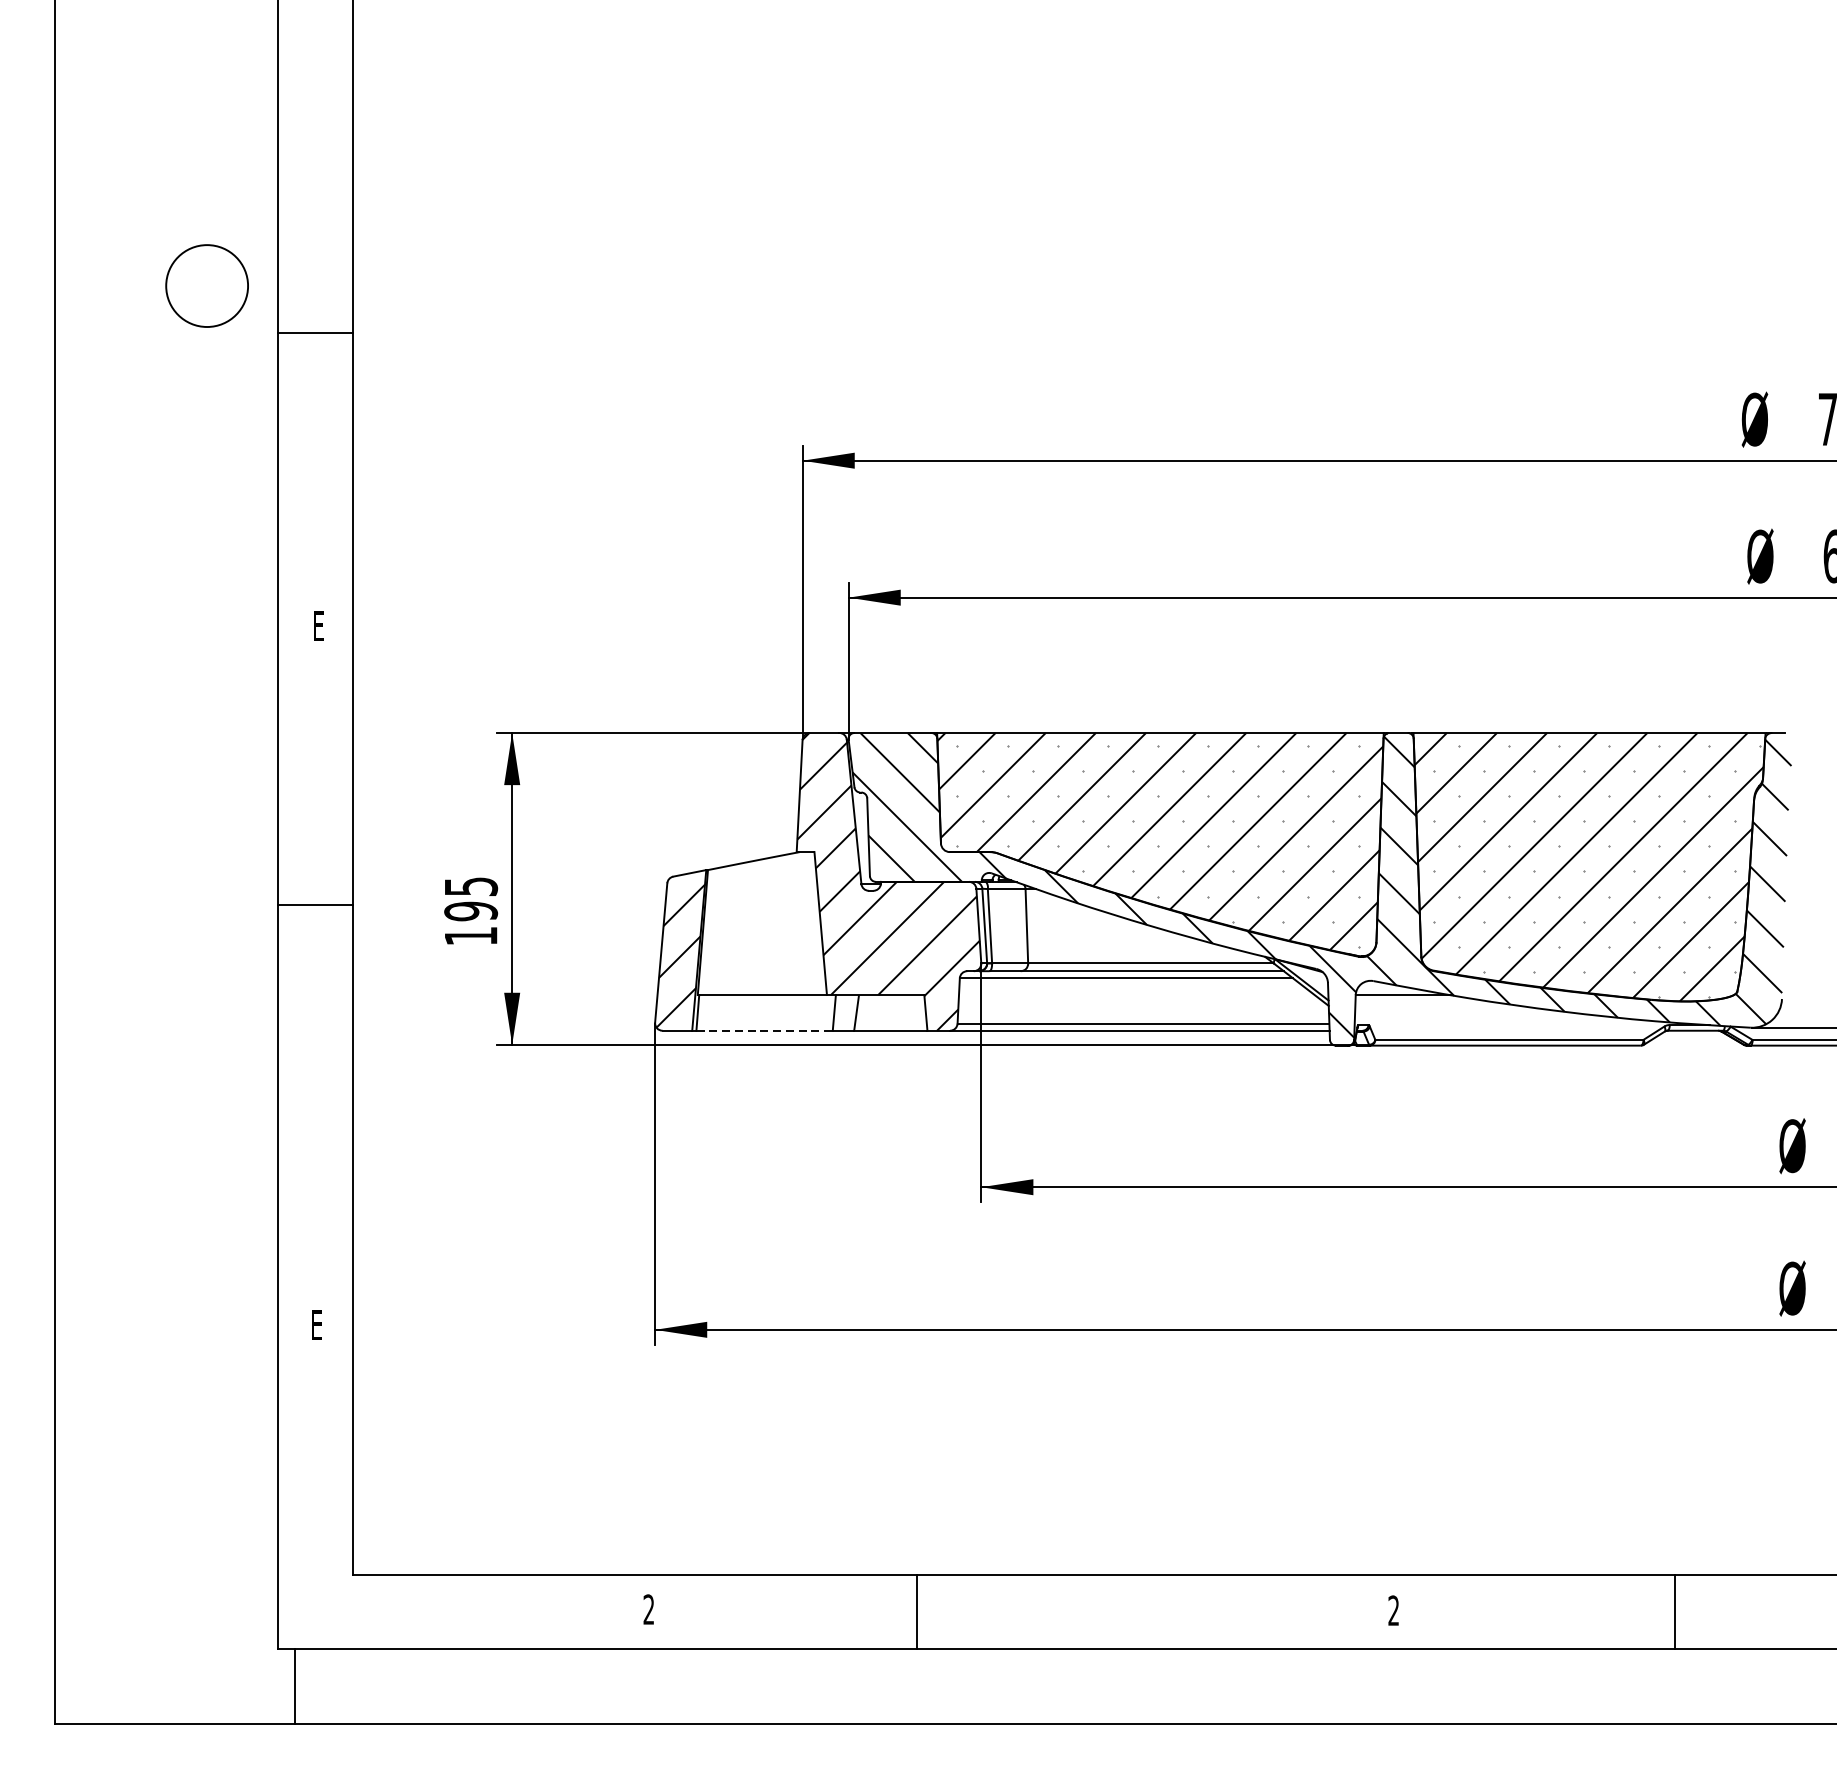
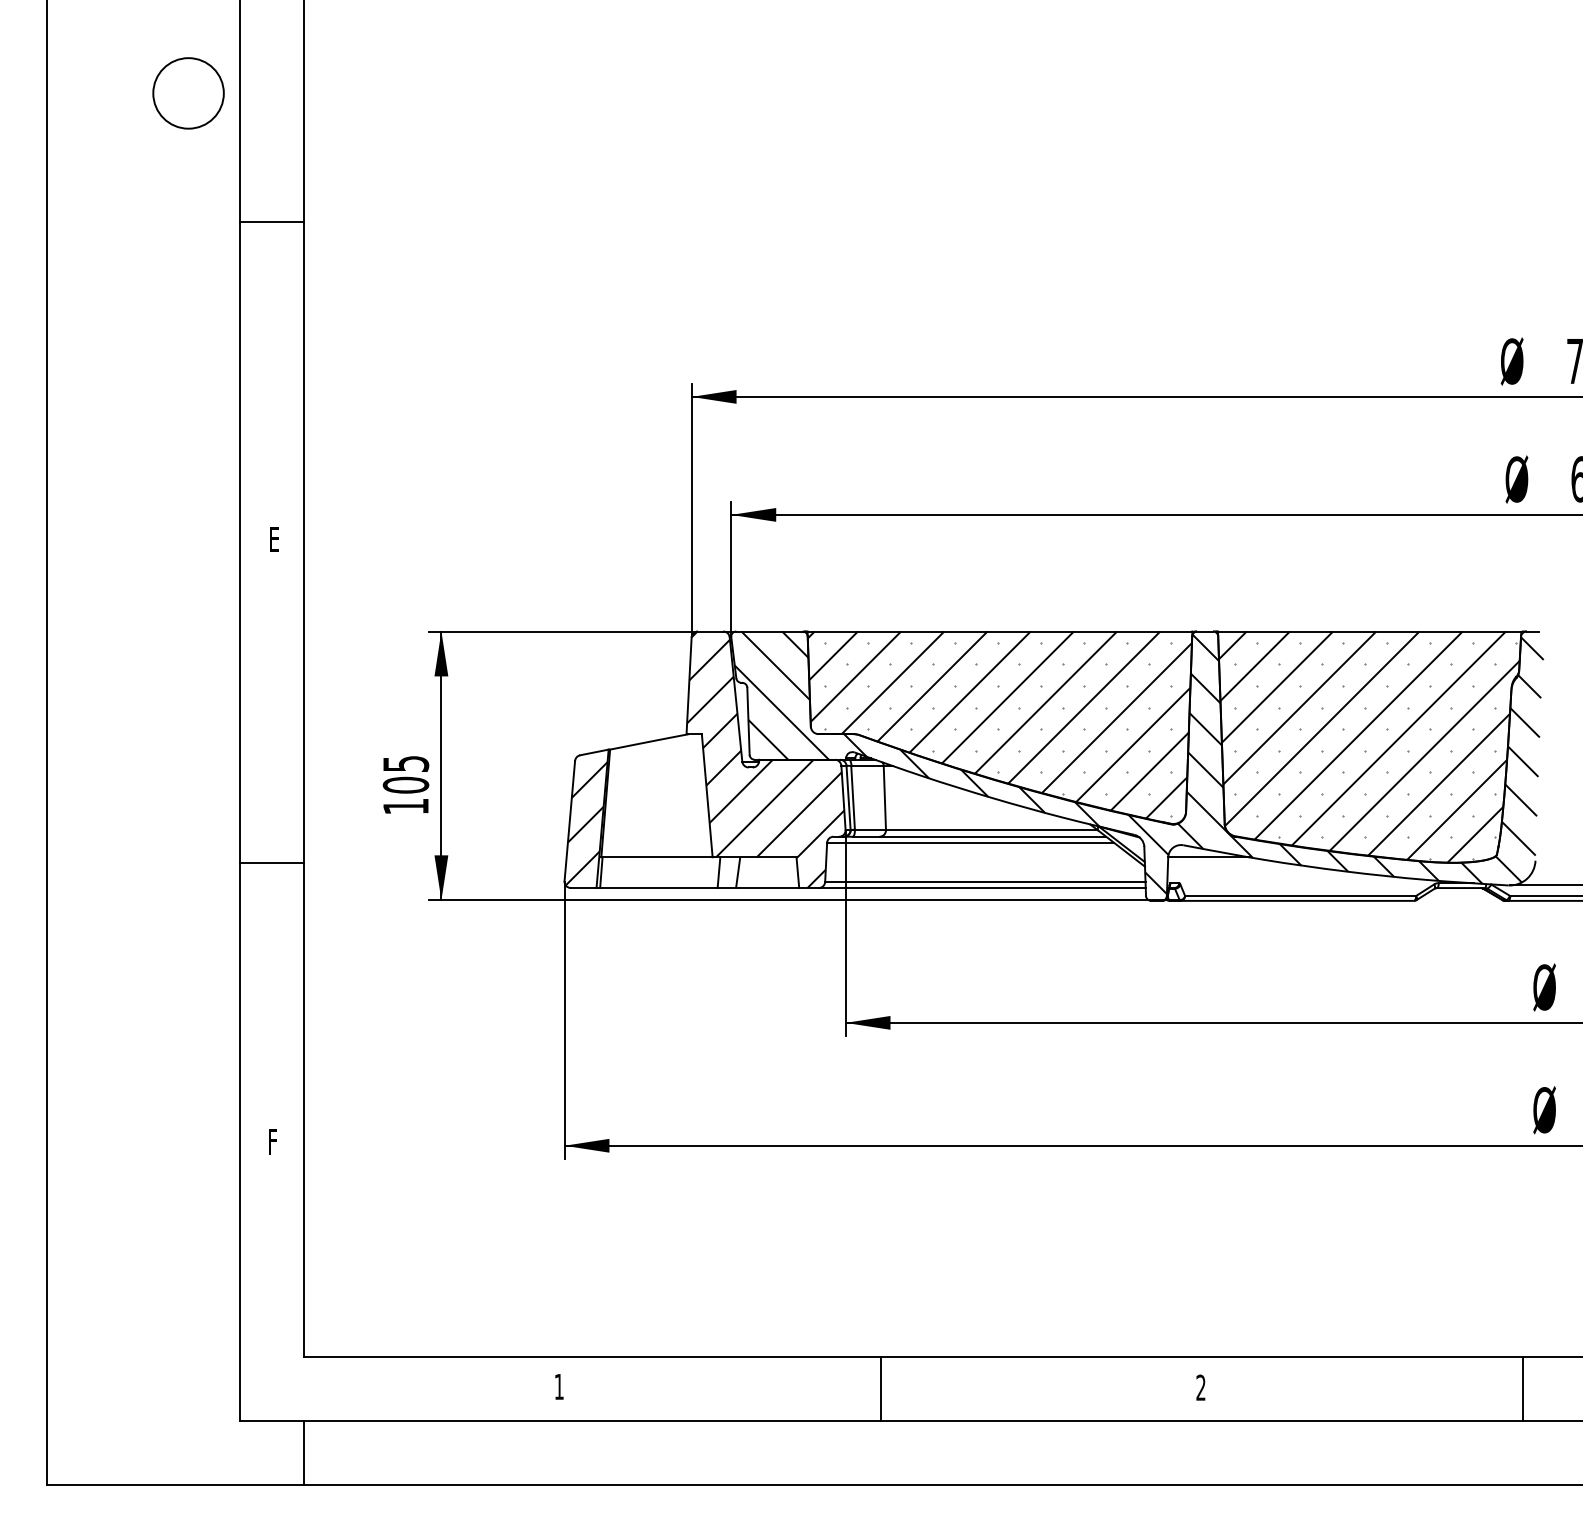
circle: (207, 286) -> (188, 93), moved
line: (314, 332) -> (271, 221), moved
line: (314, 905) -> (271, 863), moved
text: (471, 910) -> (406, 784), 195 -> 105
line: (764, 1031) -> (658, 888), dashed -> solid
text: (317, 1327) -> (273, 1143), E -> F
text: (648, 1609) -> (558, 1386), 2 -> 1
line: (917, 1611) -> (881, 1388), moved
line: (1675, 1611) -> (1522, 1388), moved
line: (295, 1686) -> (304, 1453), moved

